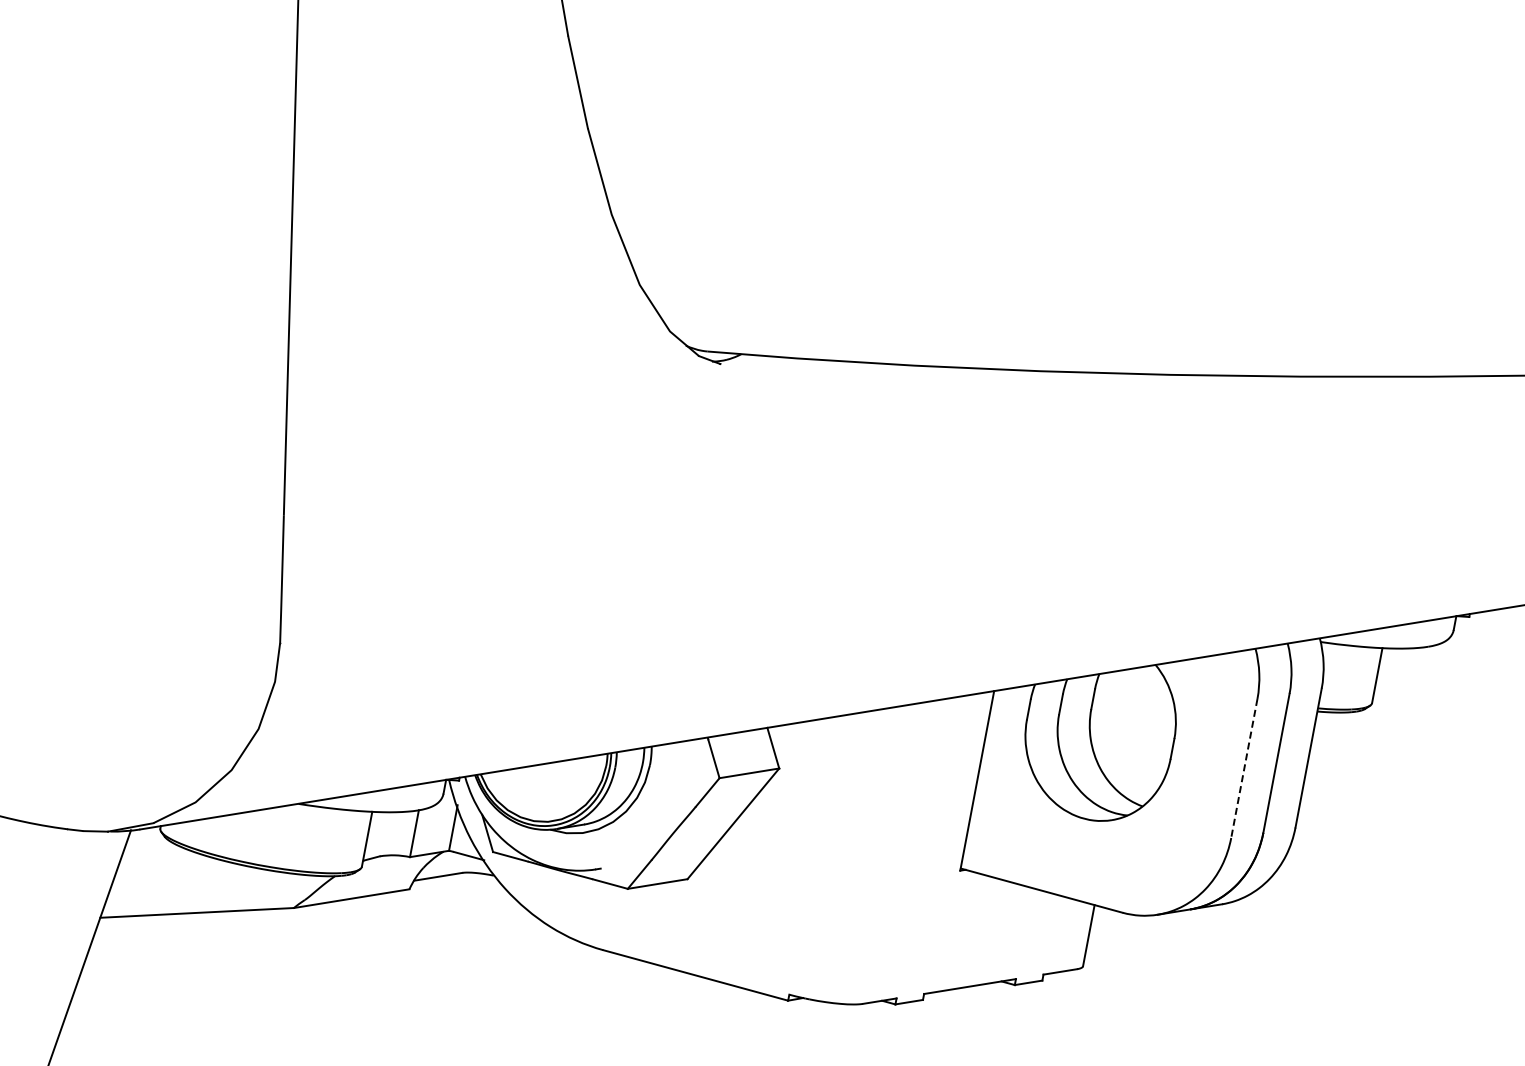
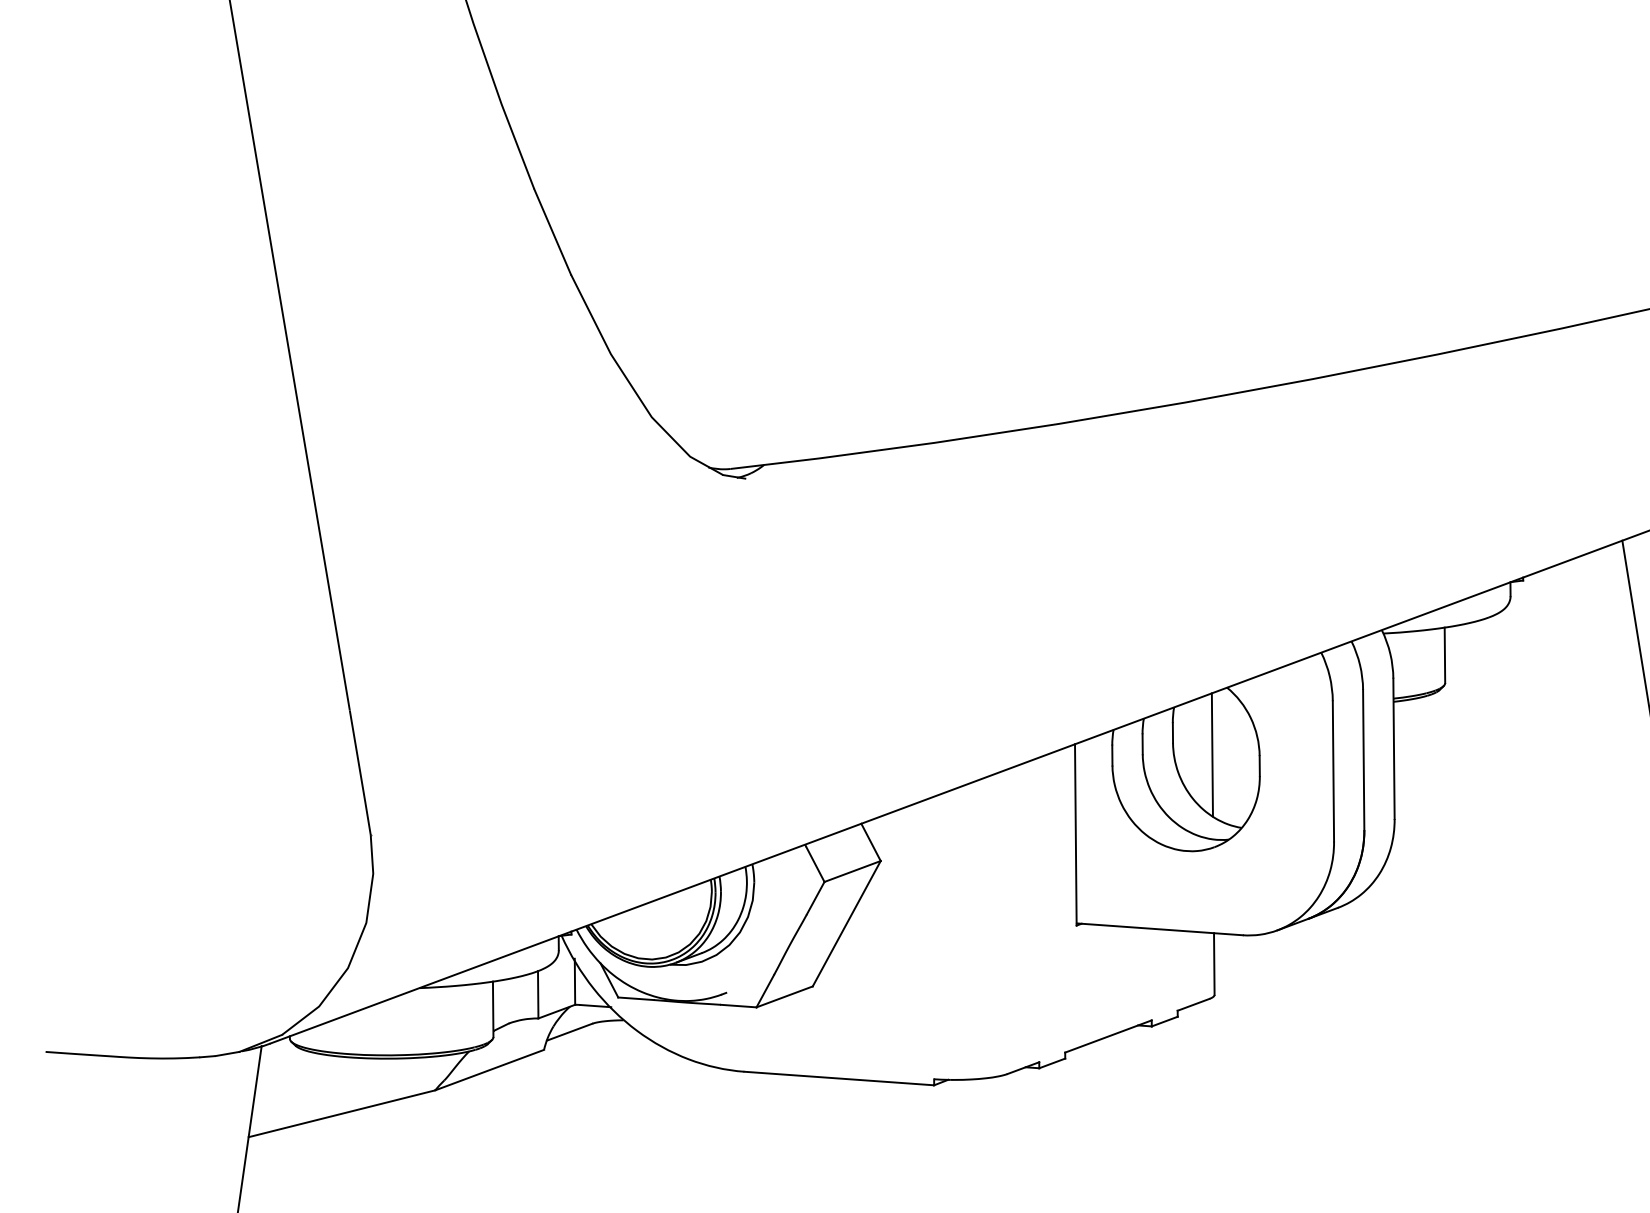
line: (1127, 727) -> (1211, 754), added
line: (1244, 768) -> (1333, 771), dashed -> solid

